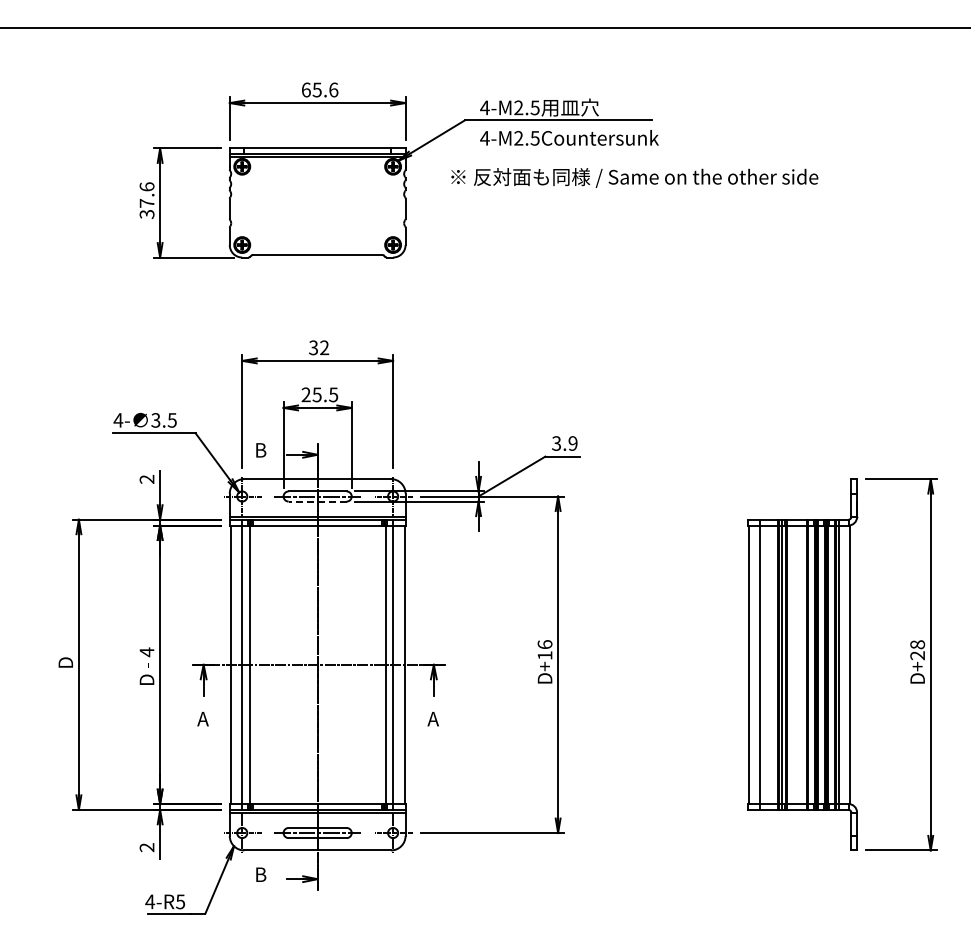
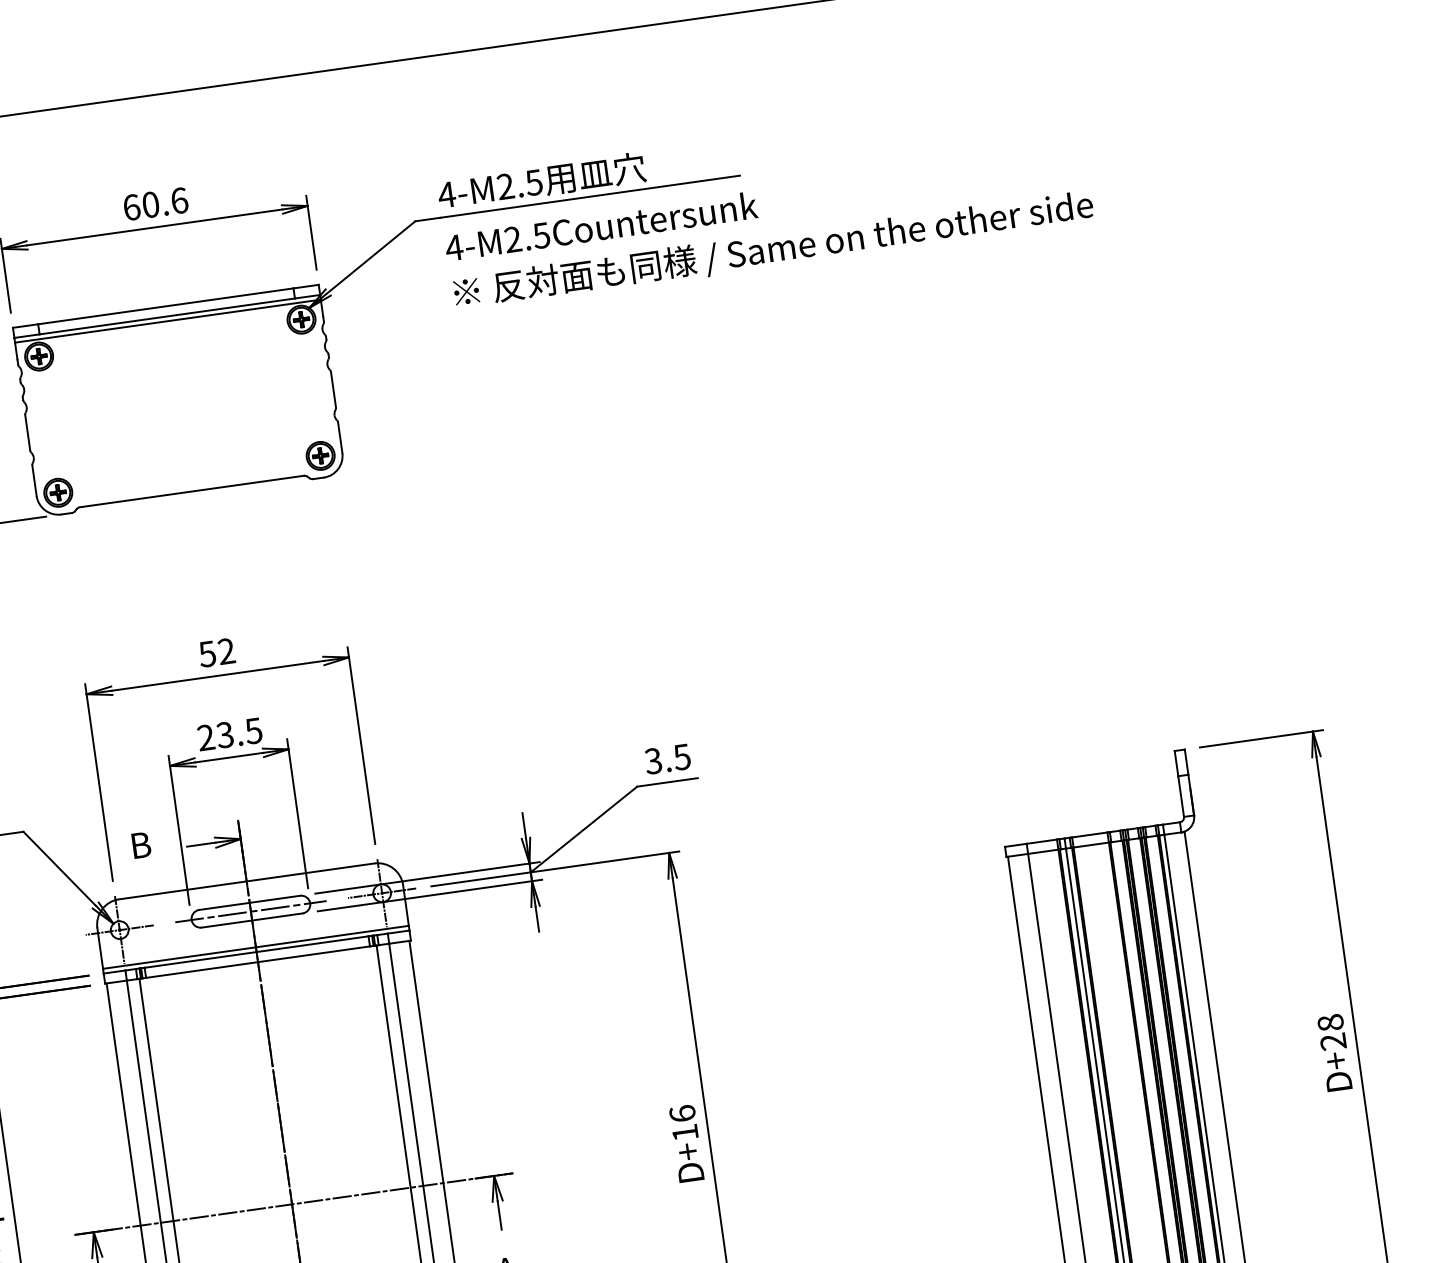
text: (316, 89) -> (149, 204), 65.6 -> 60.6
text: (634, 177) -> (772, 249), moved
text: (313, 347) -> (207, 653), 32 -> 52
text: (317, 394) -> (225, 734), 25.5 -> 23.5
text: (572, 443) -> (681, 757), 3.9 -> 3.5
line: (317, 501) -> (251, 920), dashed -> solid

